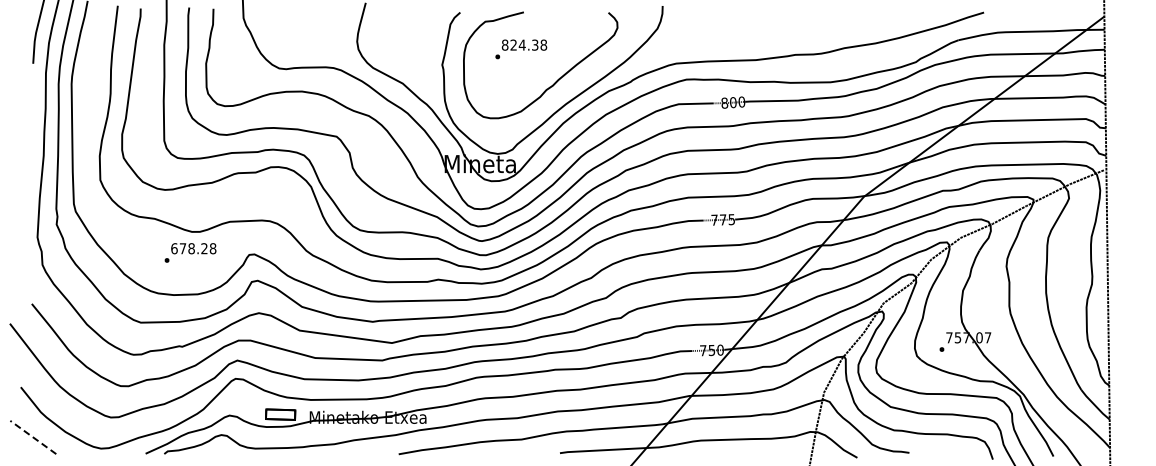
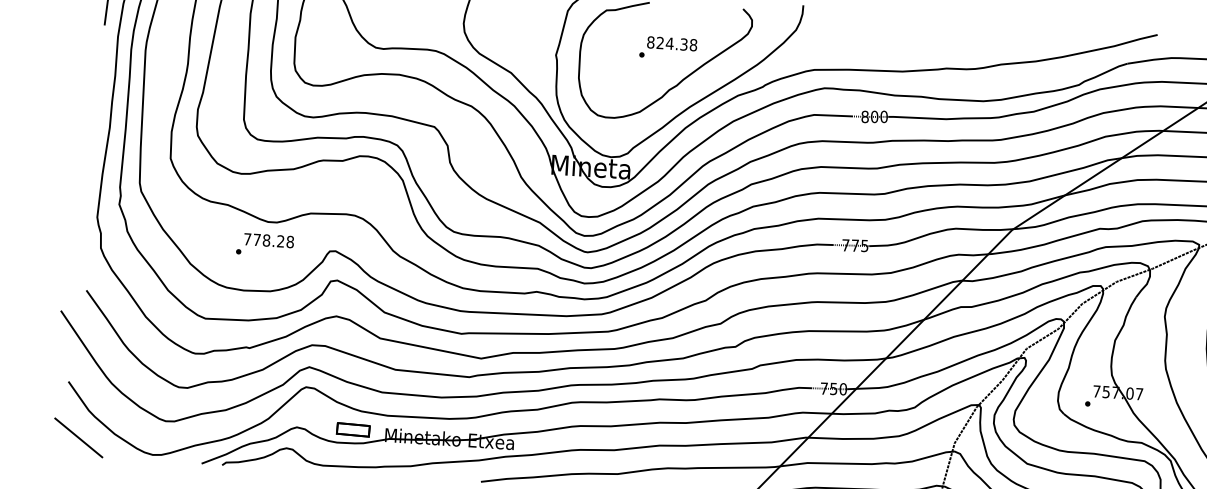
text: (521, 49) -> (668, 48), moved
text: (174, 248) -> (247, 239), 678.28 -> 778.28
line: (32, 437) -> (77, 437), dashed -> solid

